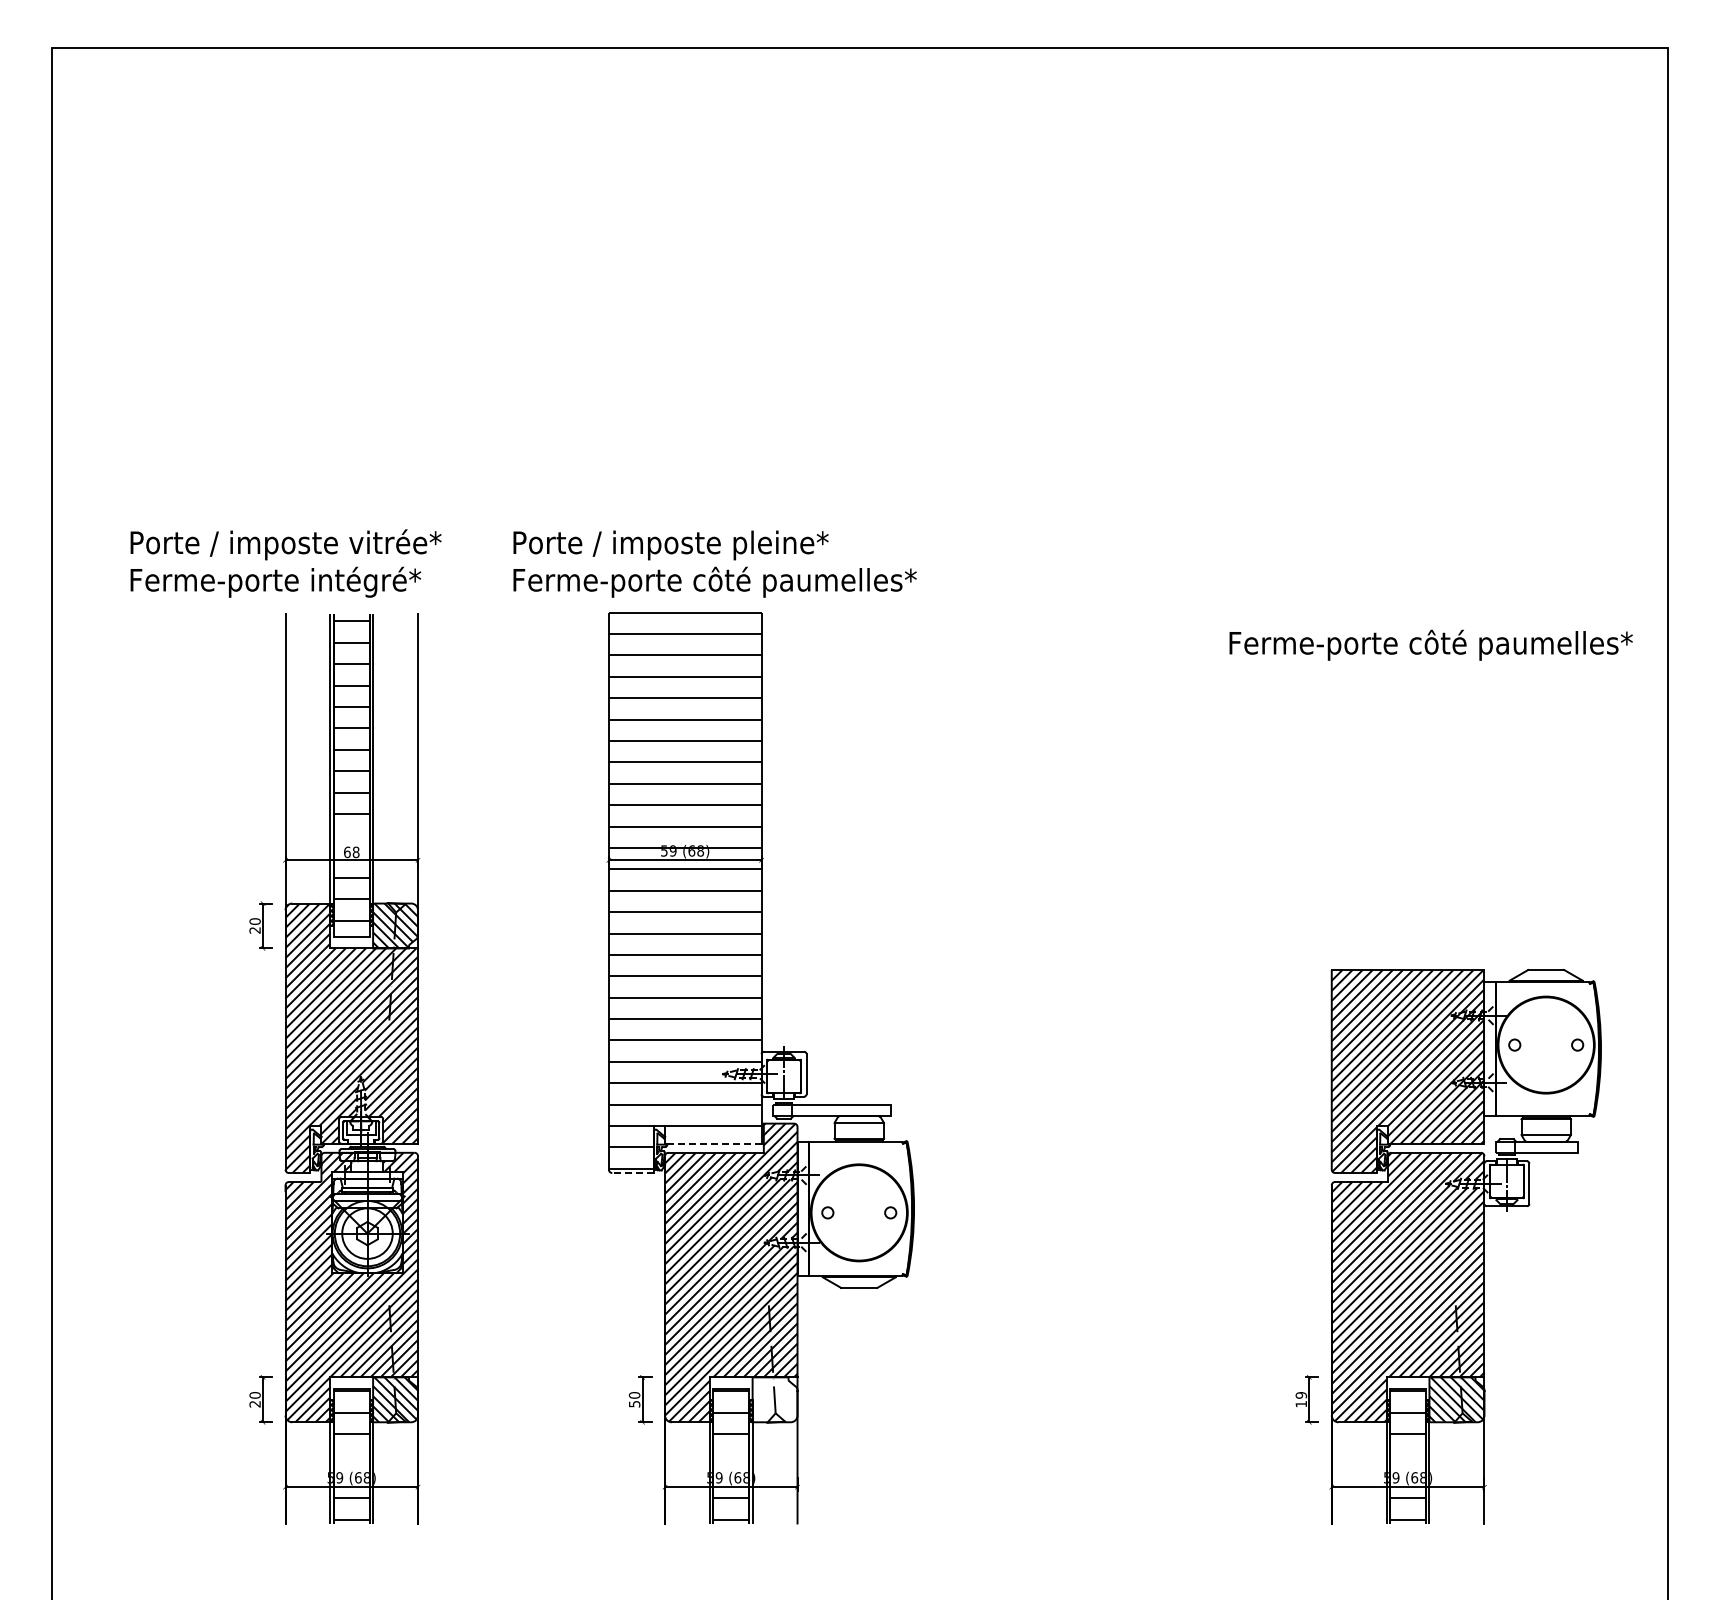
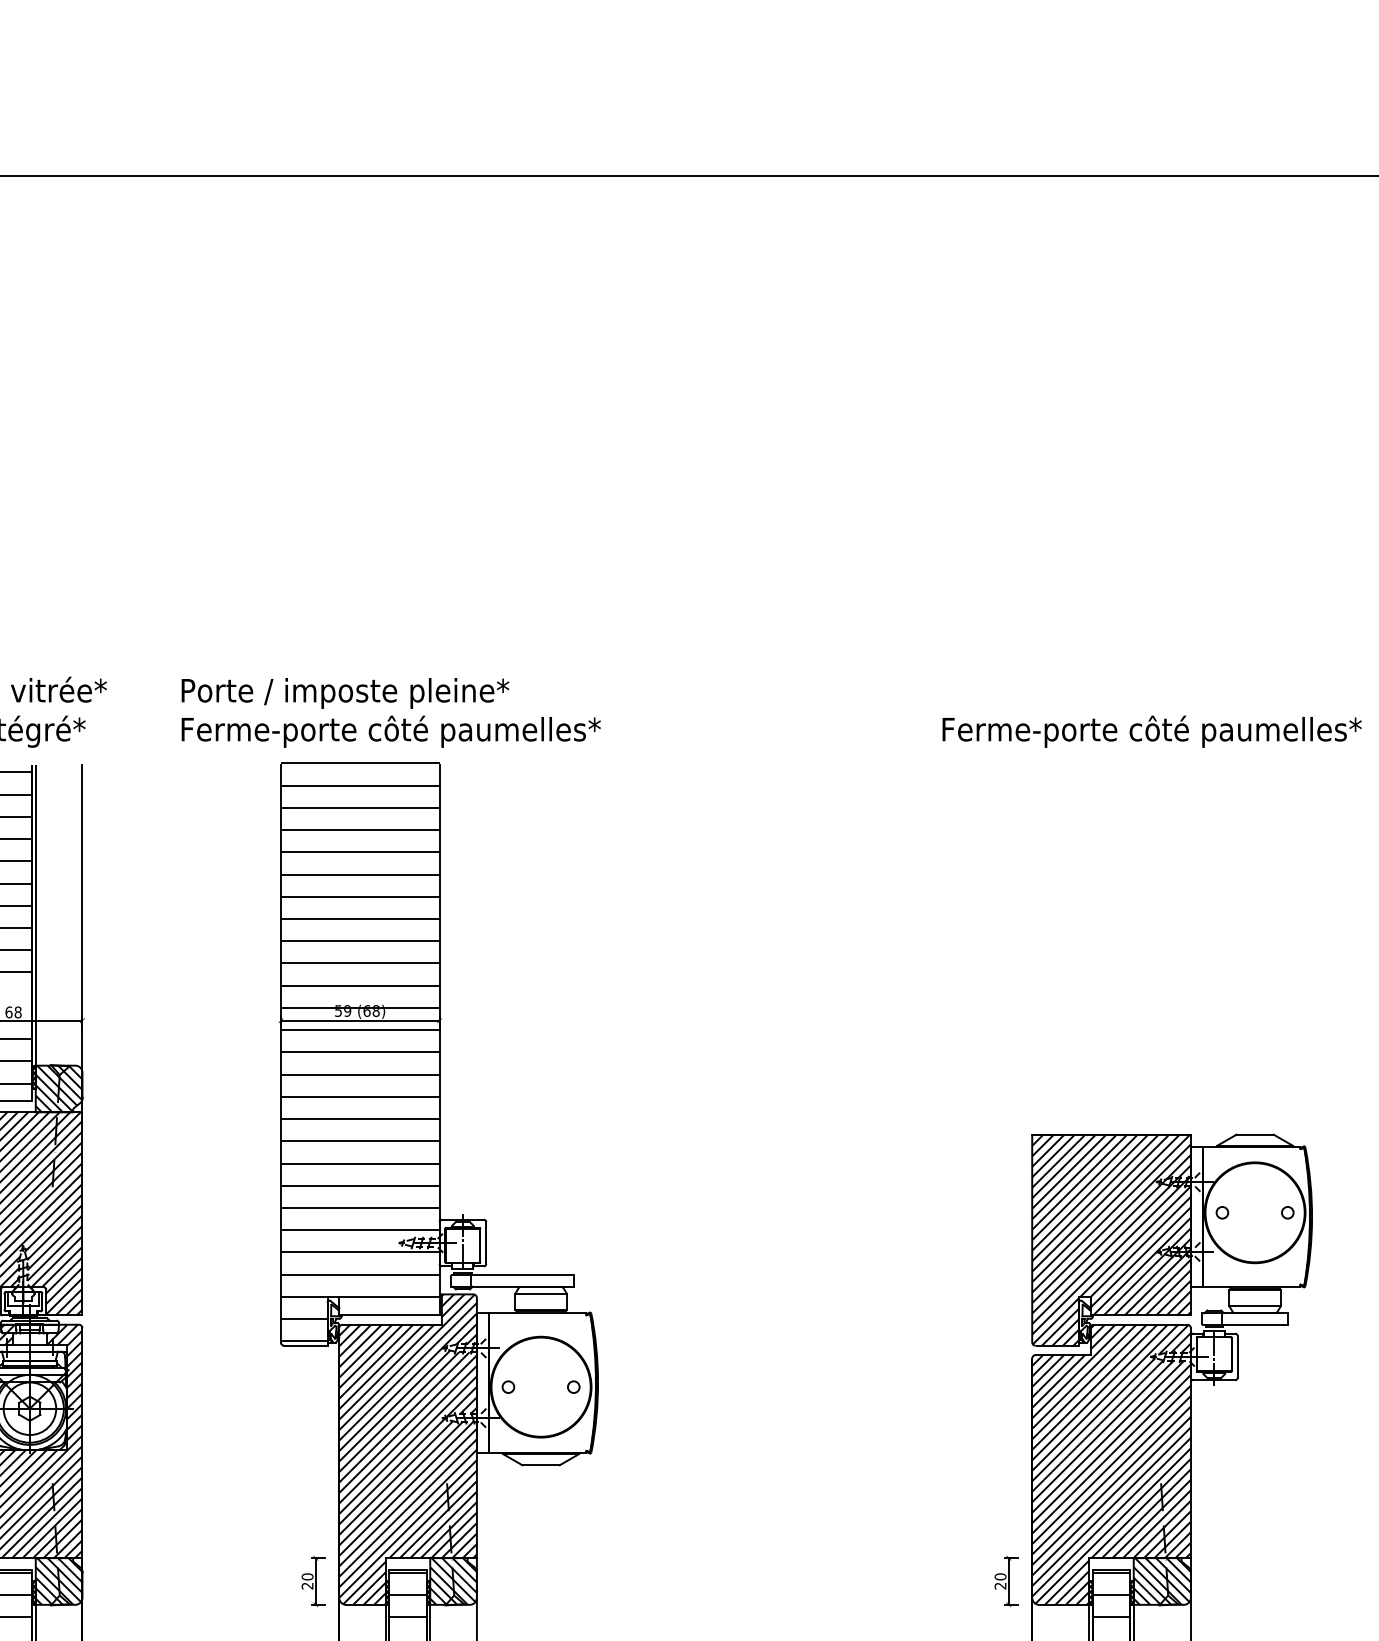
text: (1430, 644) -> (1151, 730), moved
line: (712, 1143) -> (388, 1315), dashed -> solid
line: (633, 1173) -> (306, 1346), dashed -> solid
hatch: (774, 1399) -> (452, 1581), added
text: (1301, 1399) -> (1000, 1581), 19 -> 20
text: (634, 1404) -> (307, 1586), 50 -> 20

